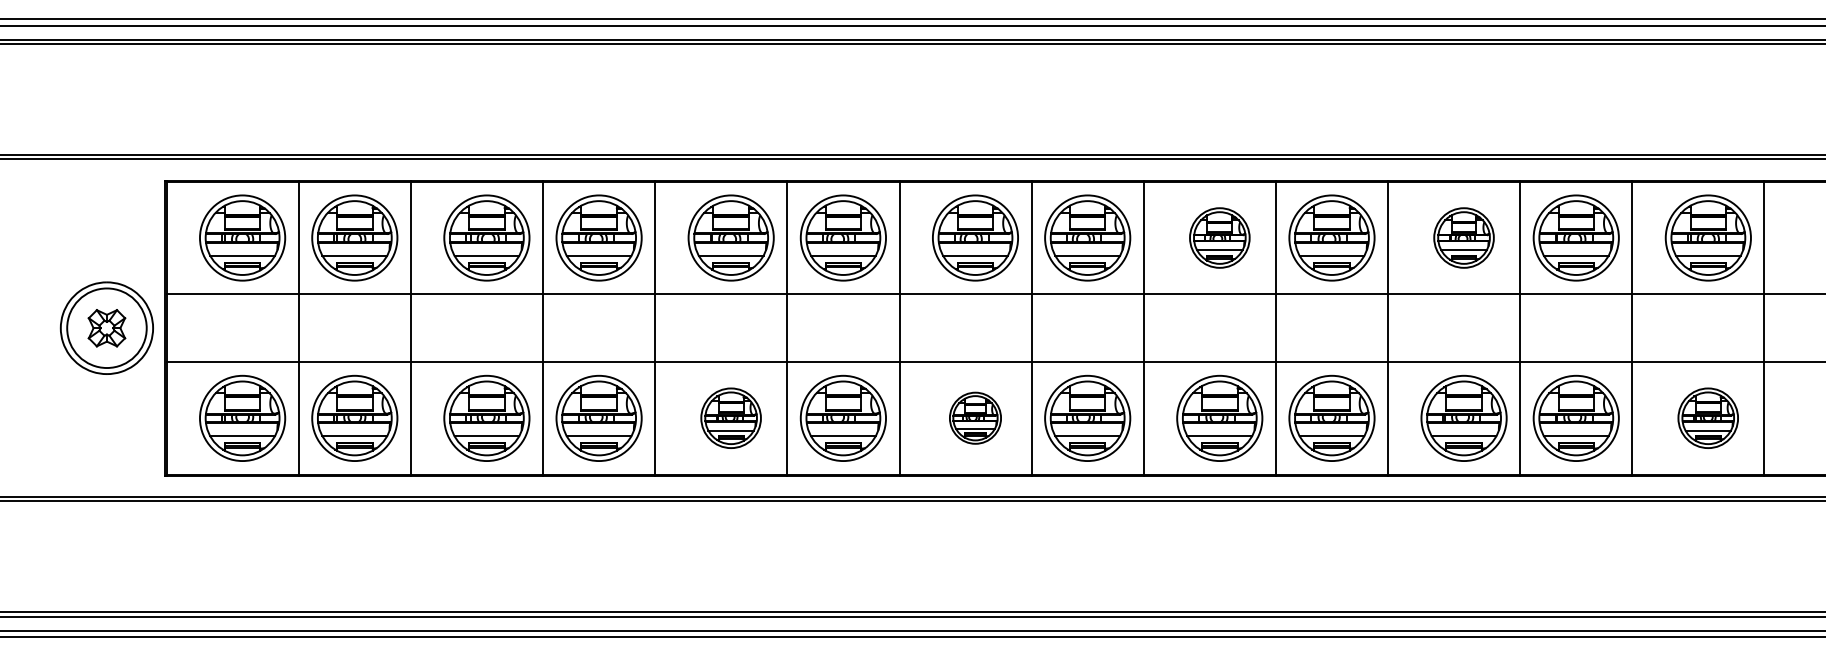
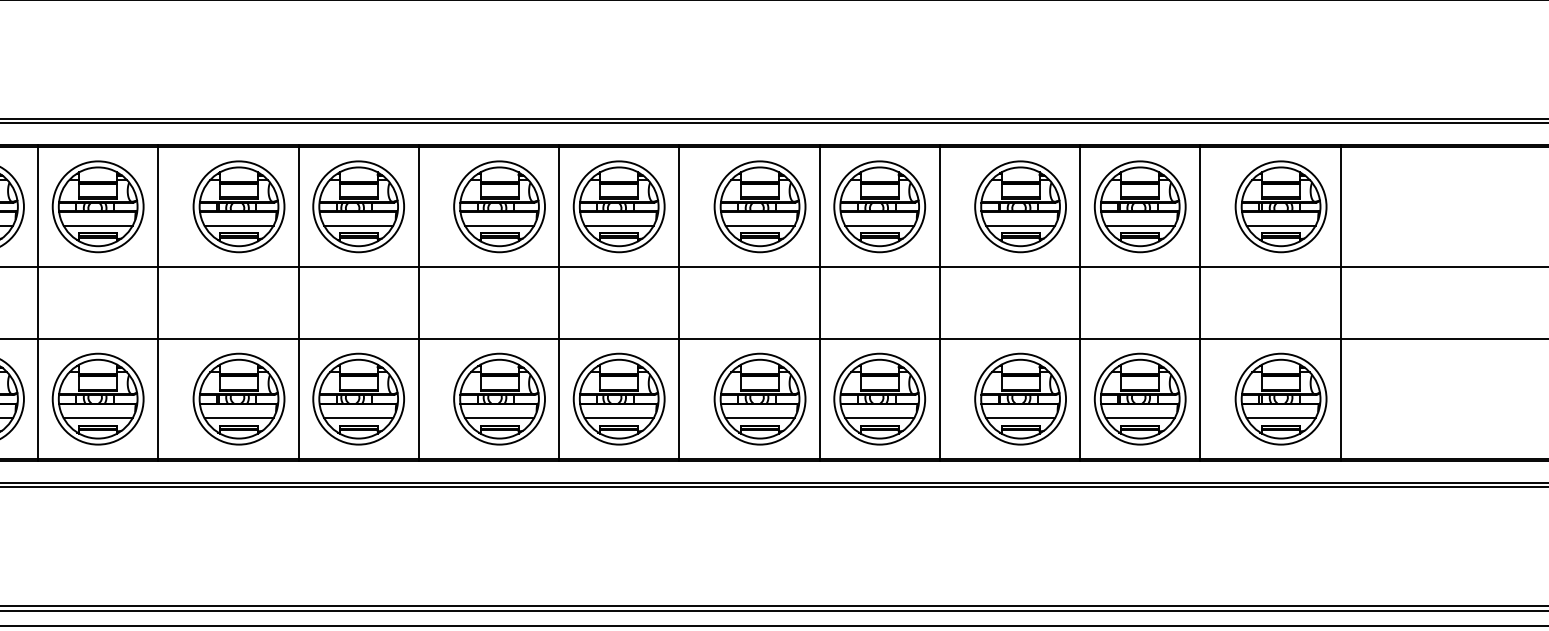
part: (1219, 237) -> (759, 206), size x1.43
part: (1463, 237) -> (1019, 206), size x1.43
part: (730, 417) -> (238, 398), size x1.43
part: (975, 417) -> (499, 398), size x1.67
part: (1707, 417) -> (1280, 398), size x1.43

